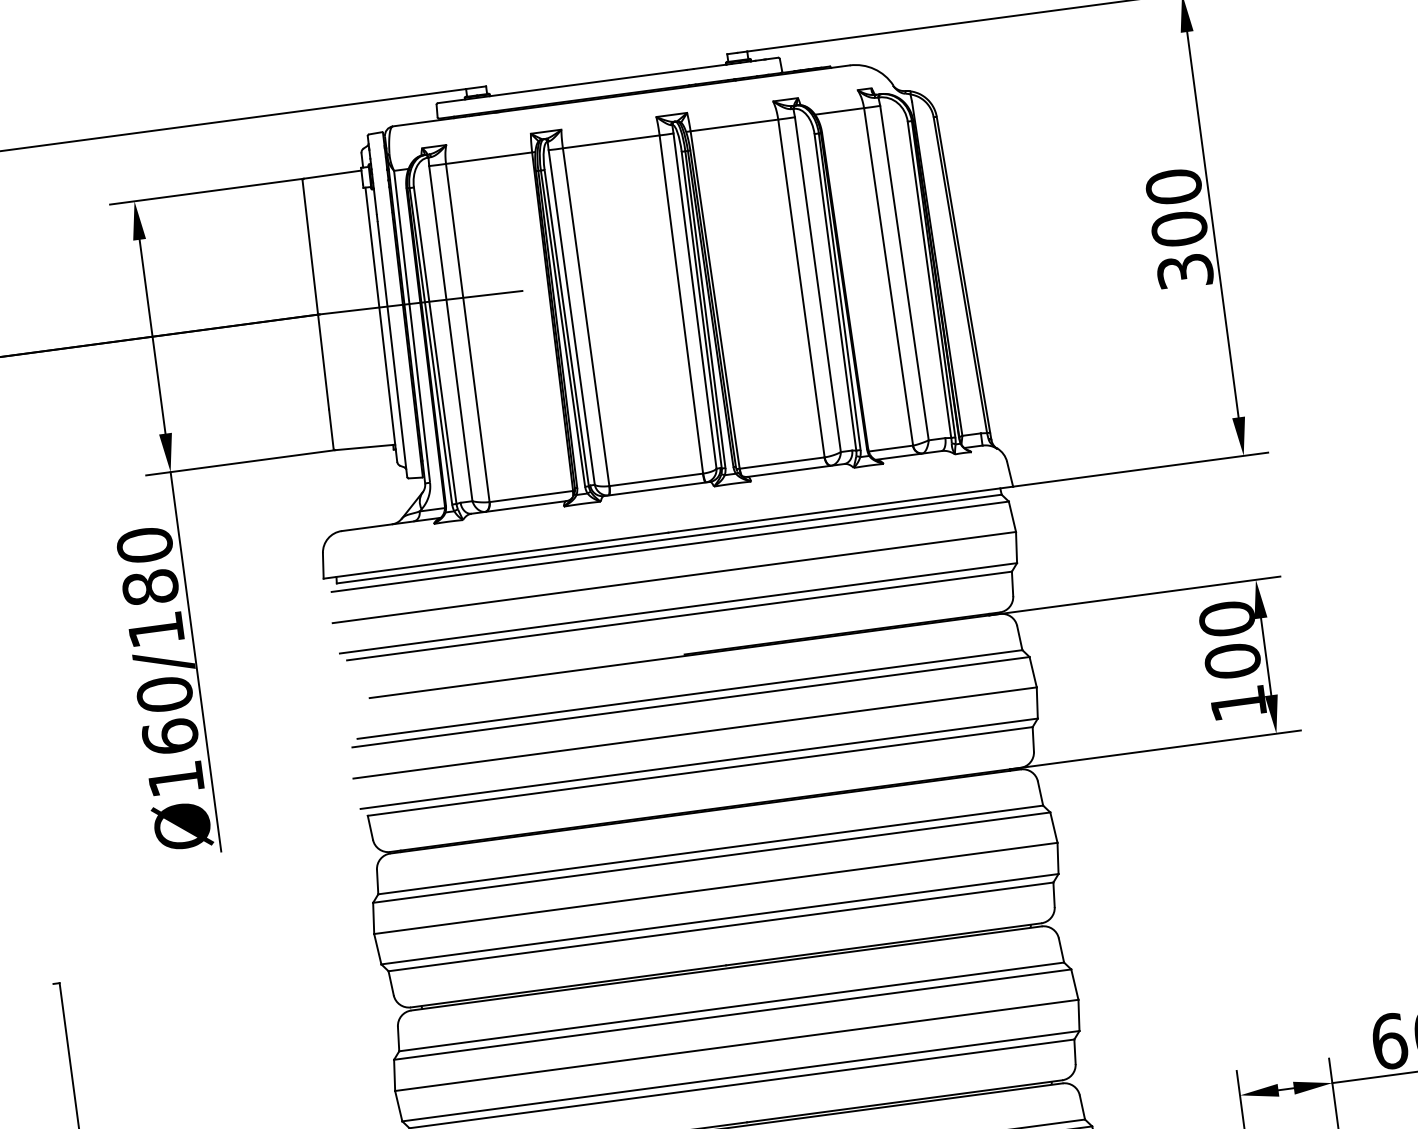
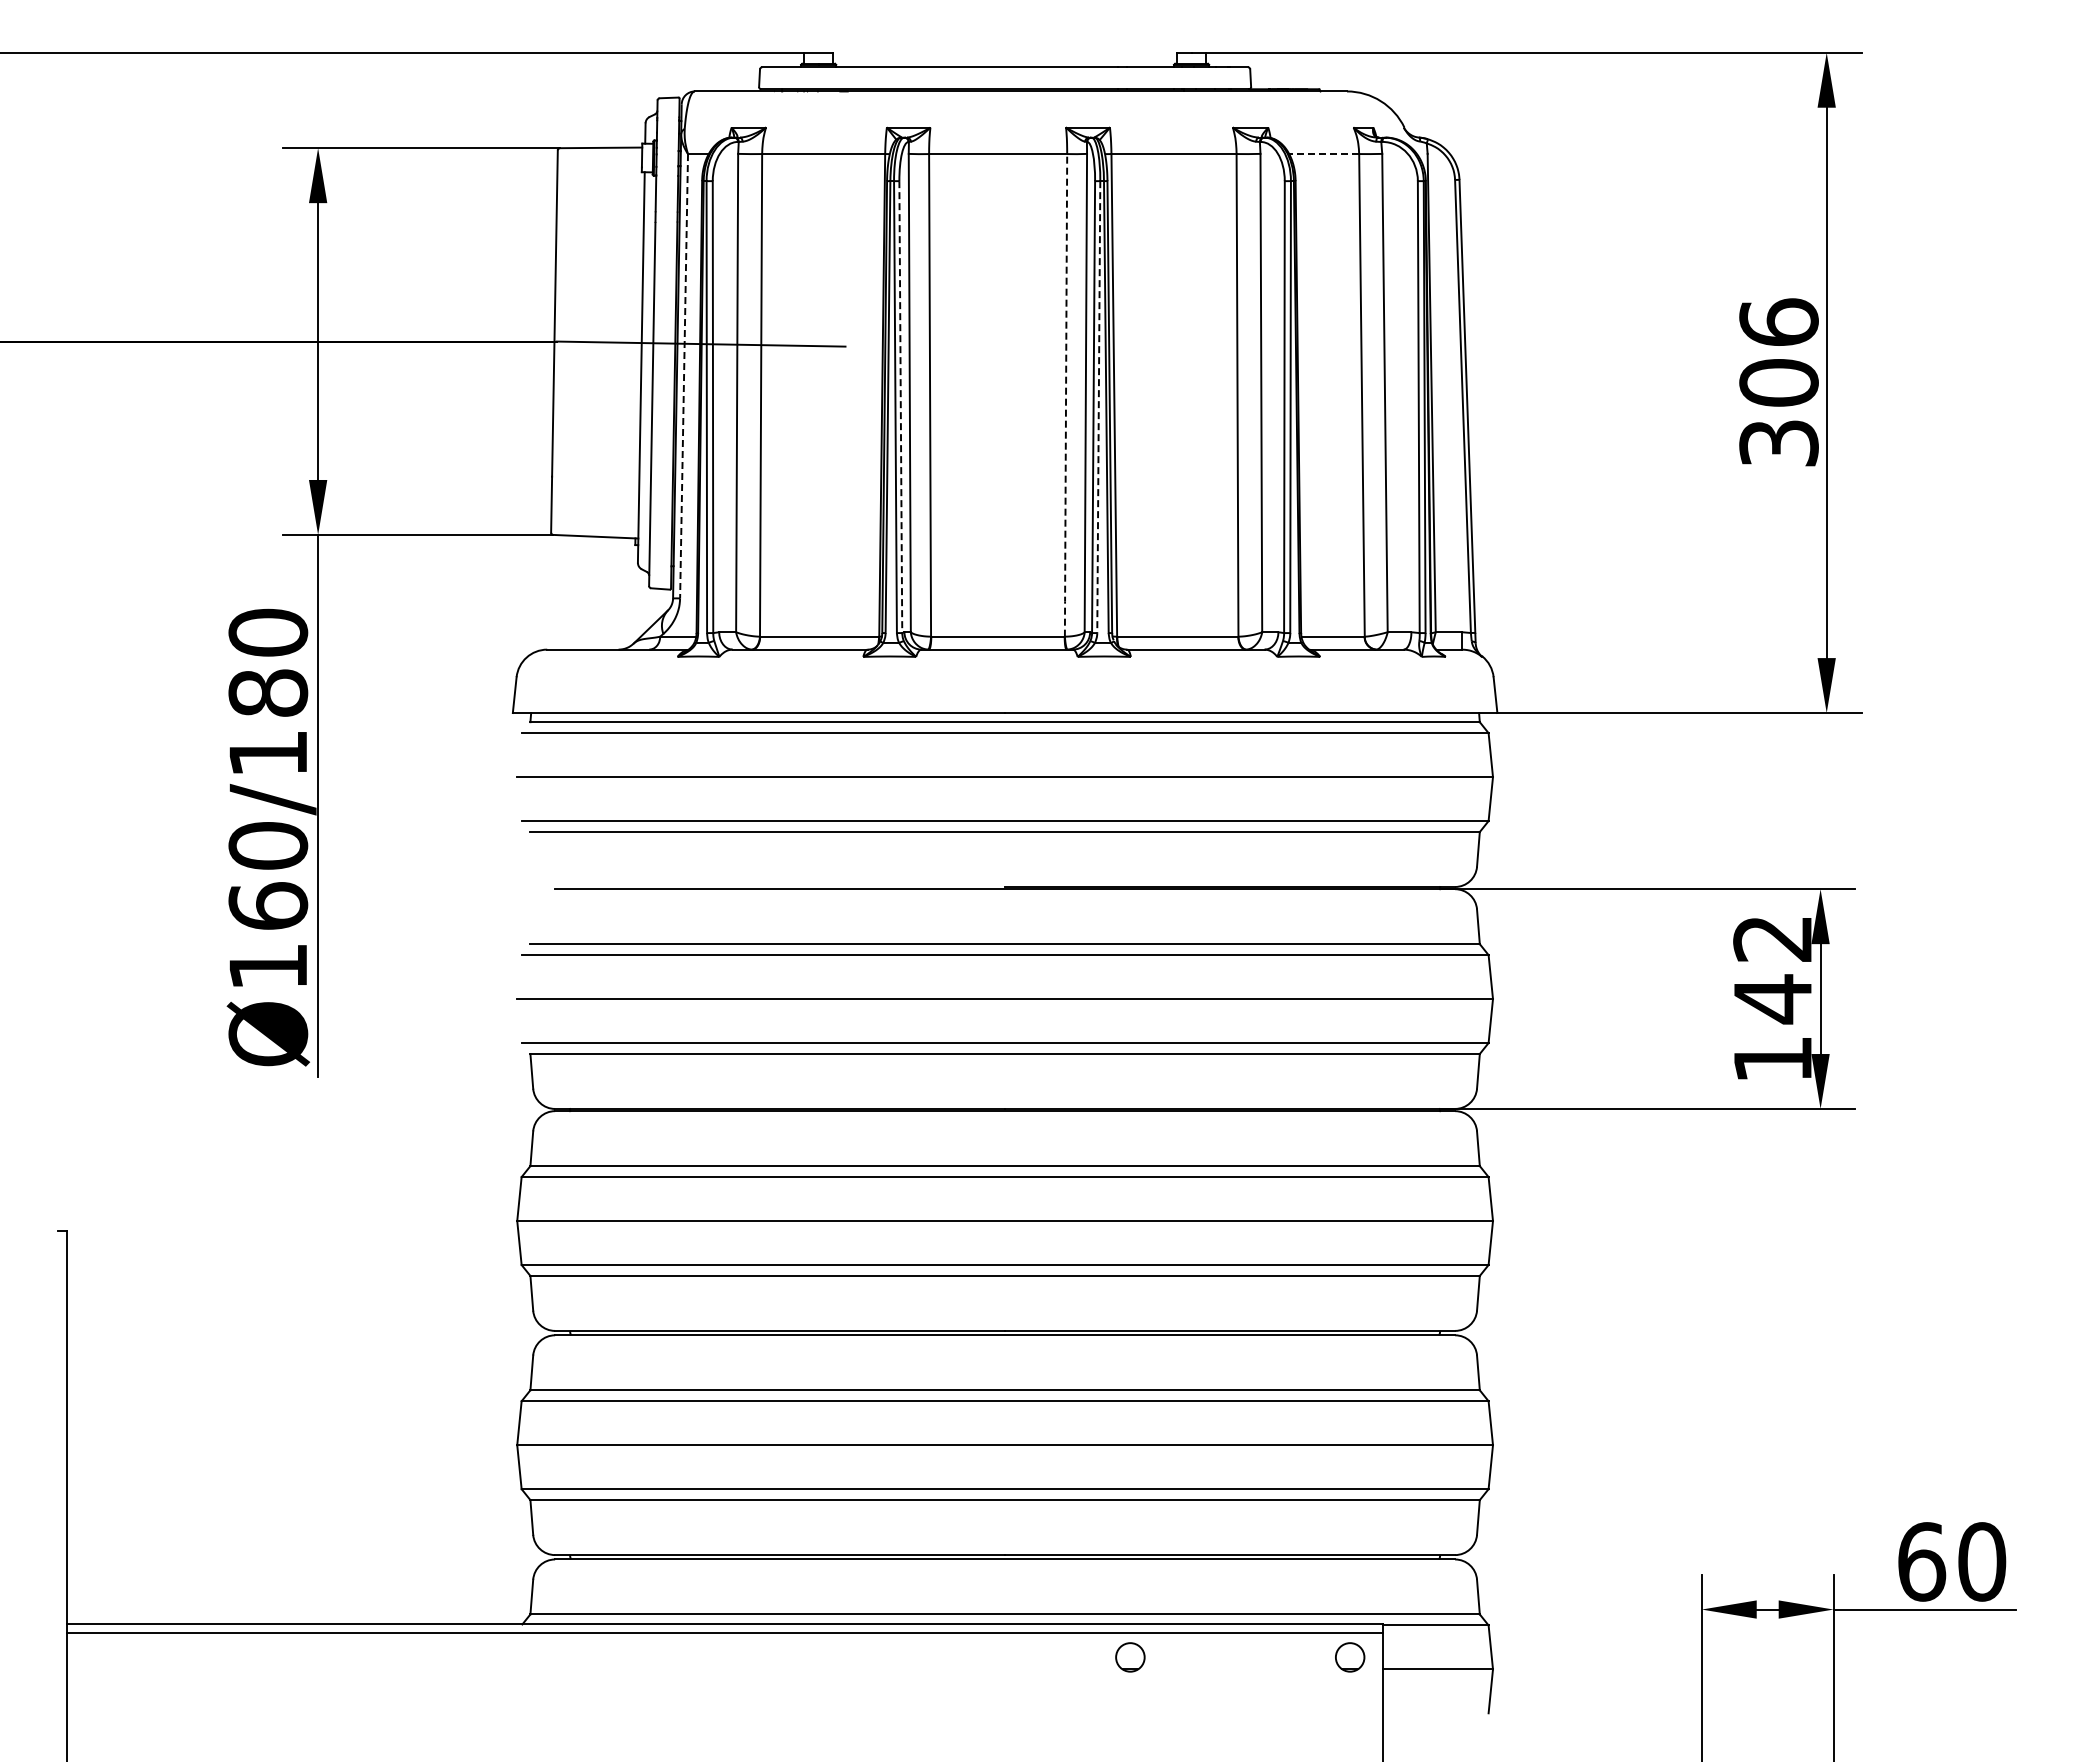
line: (839, 111) -> (1324, 154), solid -> dashed
text: (1173, 186) -> (1778, 322), 300 -> 306
line: (681, 305) -> (1066, 396), solid -> dashed
line: (705, 309) -> (1098, 407), solid -> dashed
line: (412, 326) -> (684, 376), solid -> dashed
line: (566, 328) -> (900, 407), solid -> dashed
text: (1229, 640) -> (1772, 969), 100 -> 142

